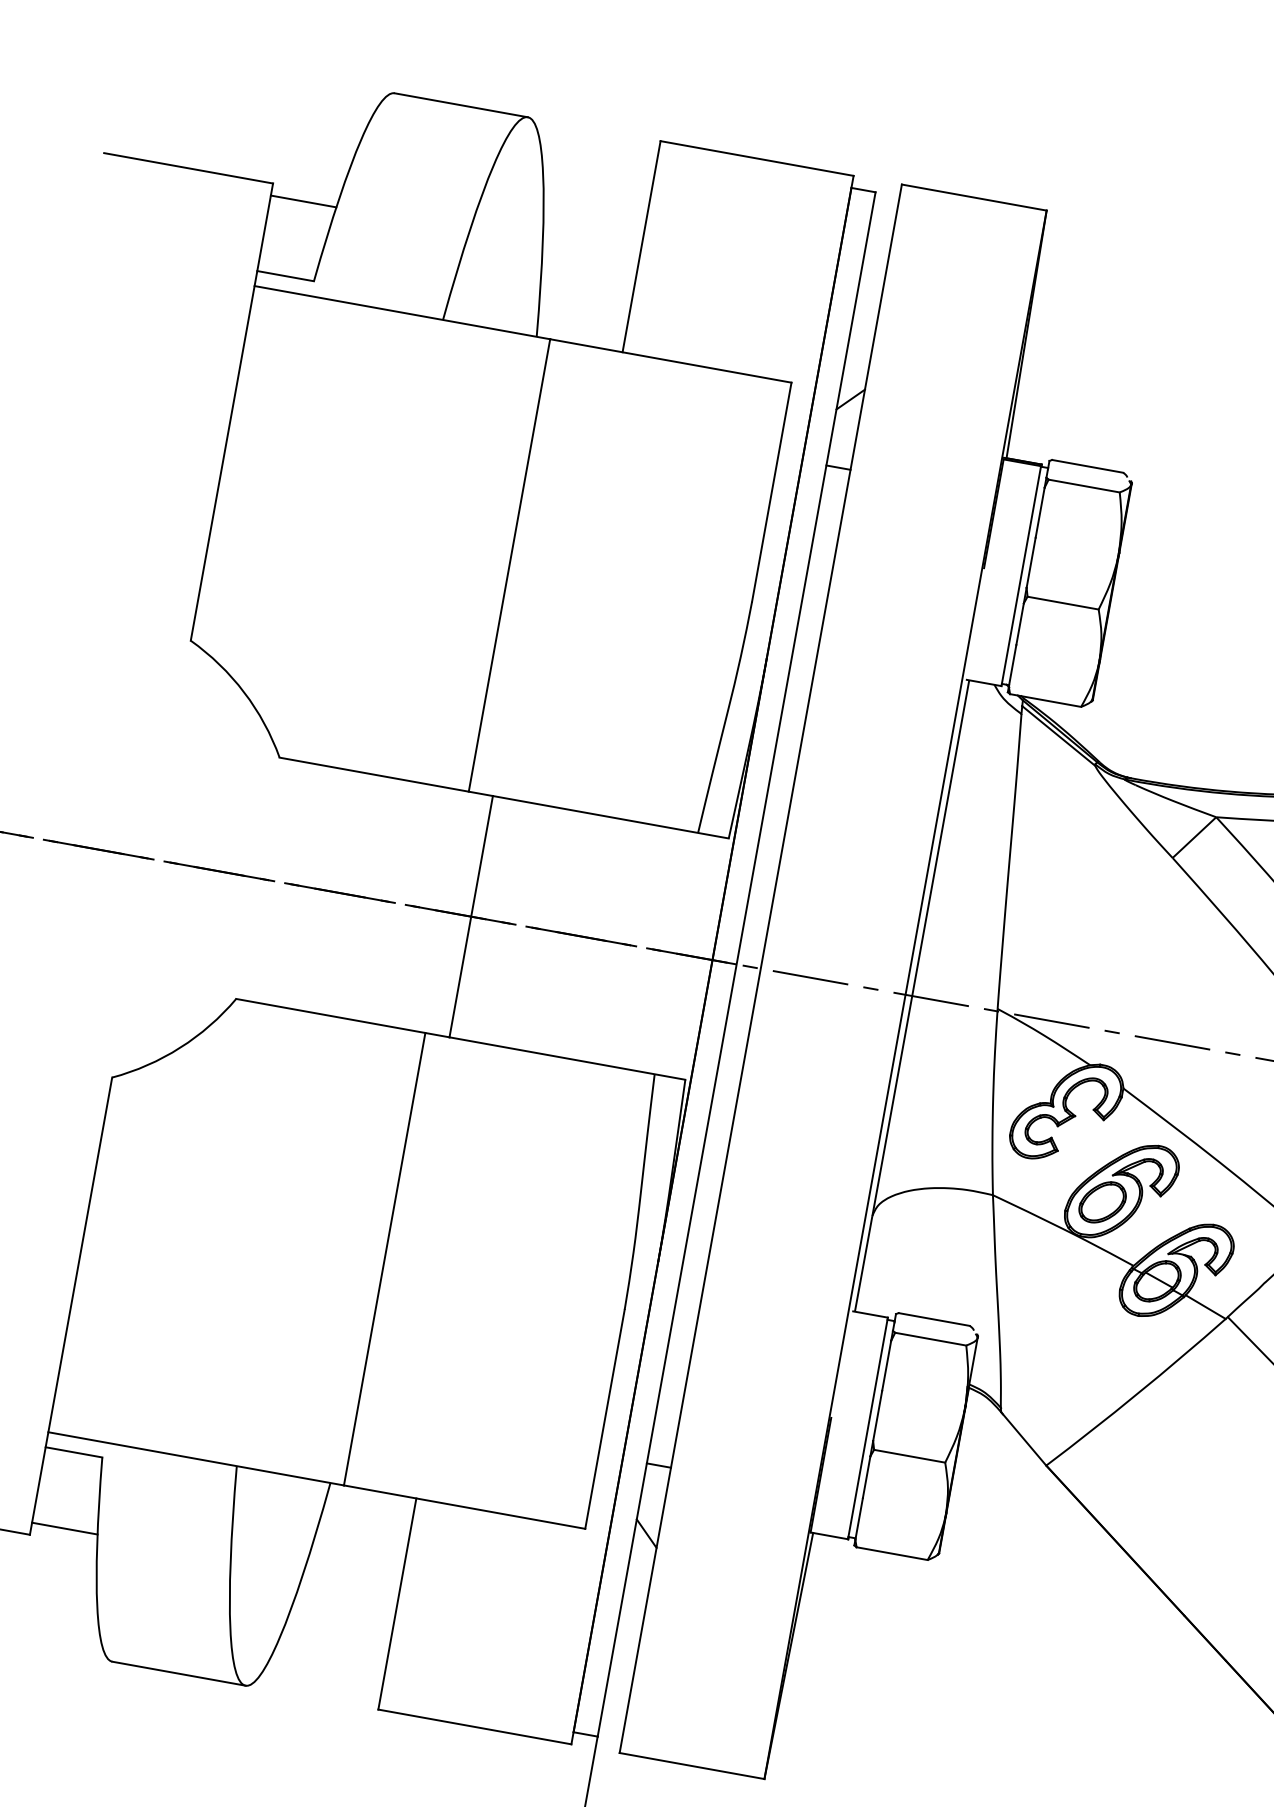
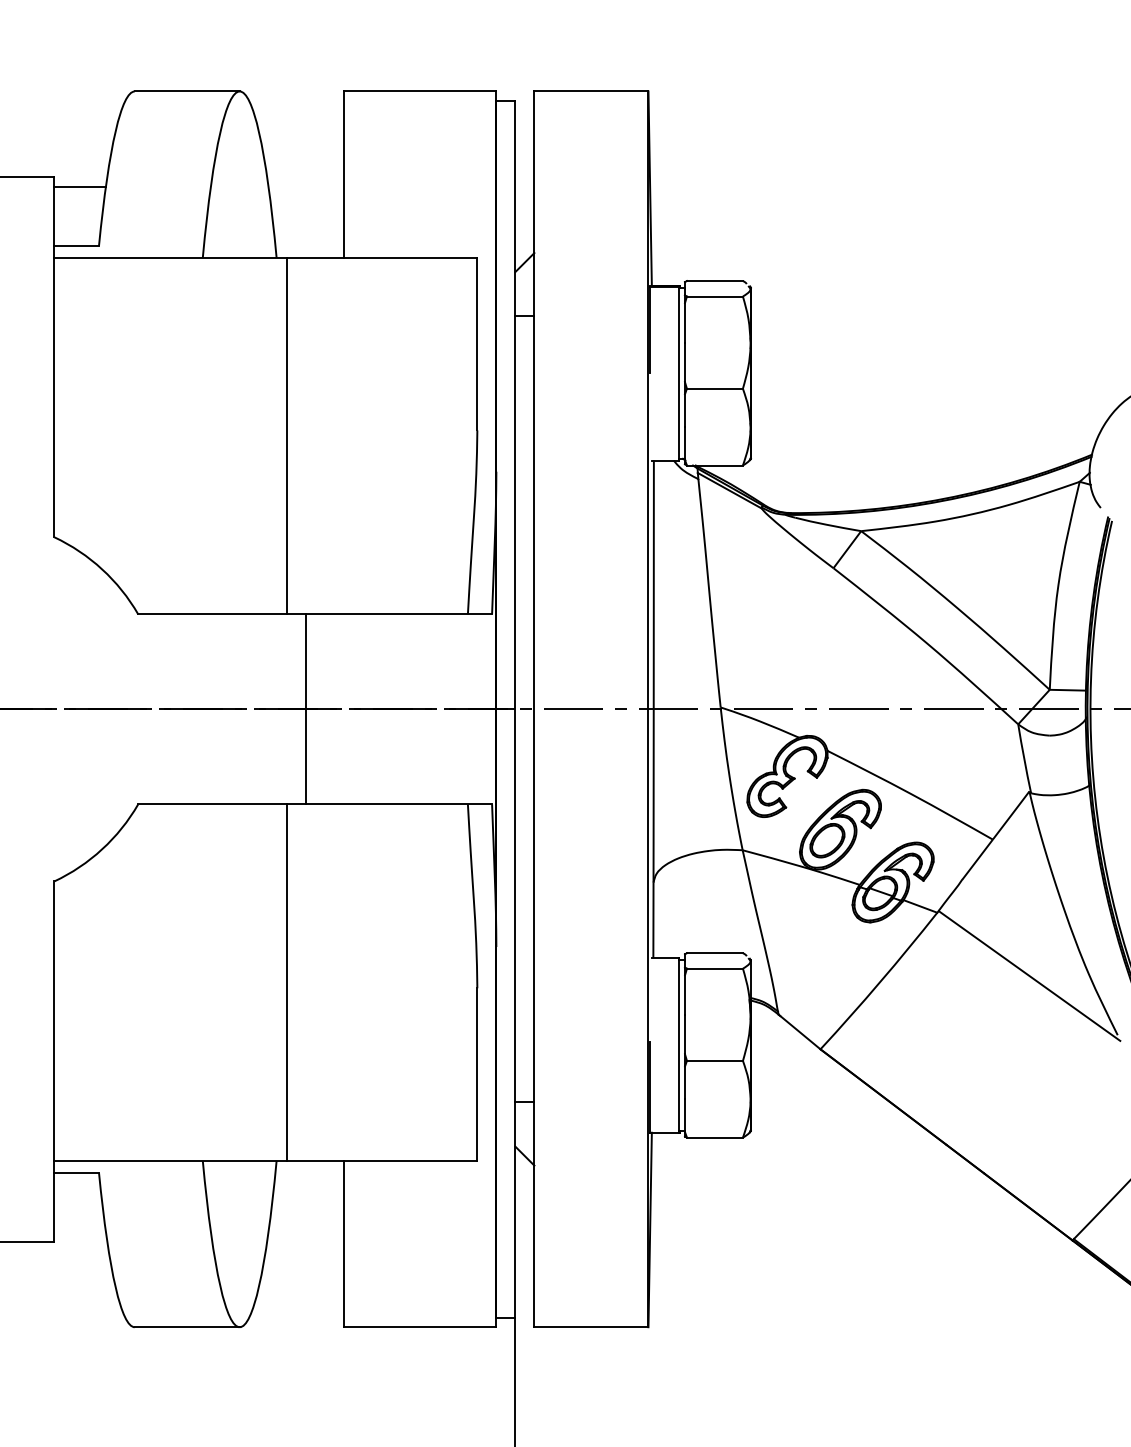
line: (63, 1528) -> (79, 1232), removed

